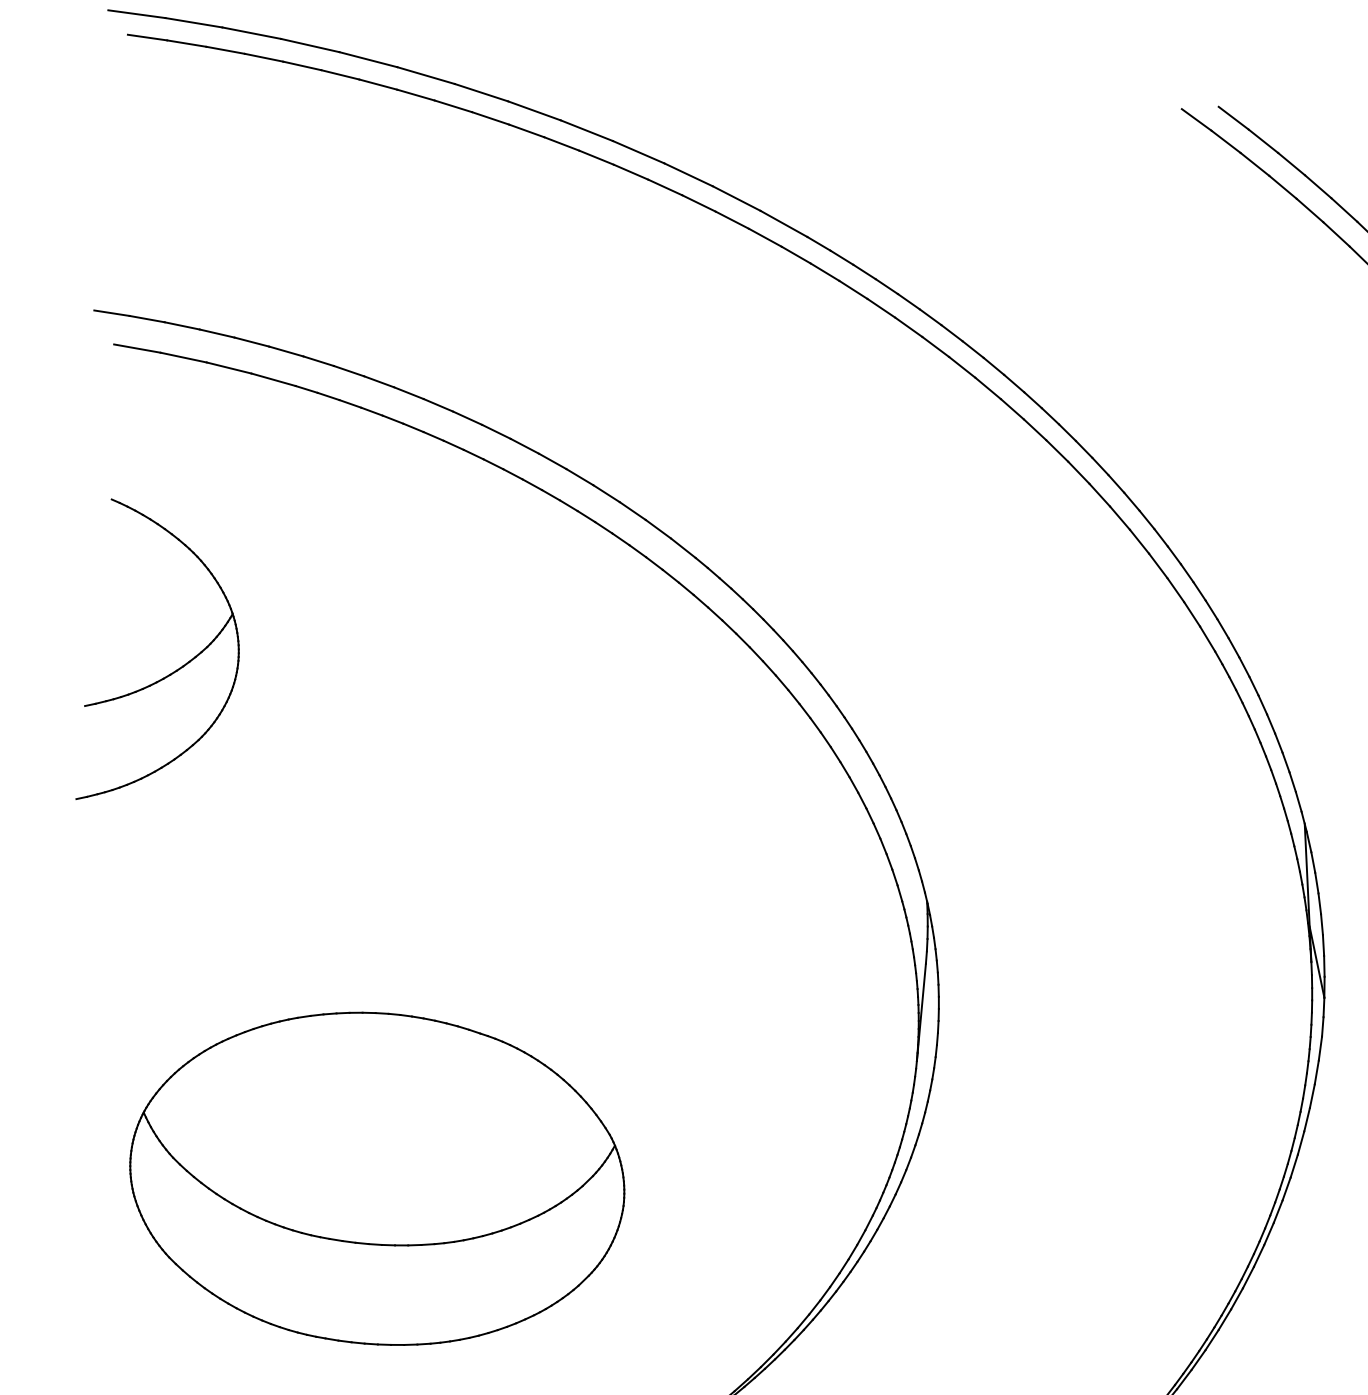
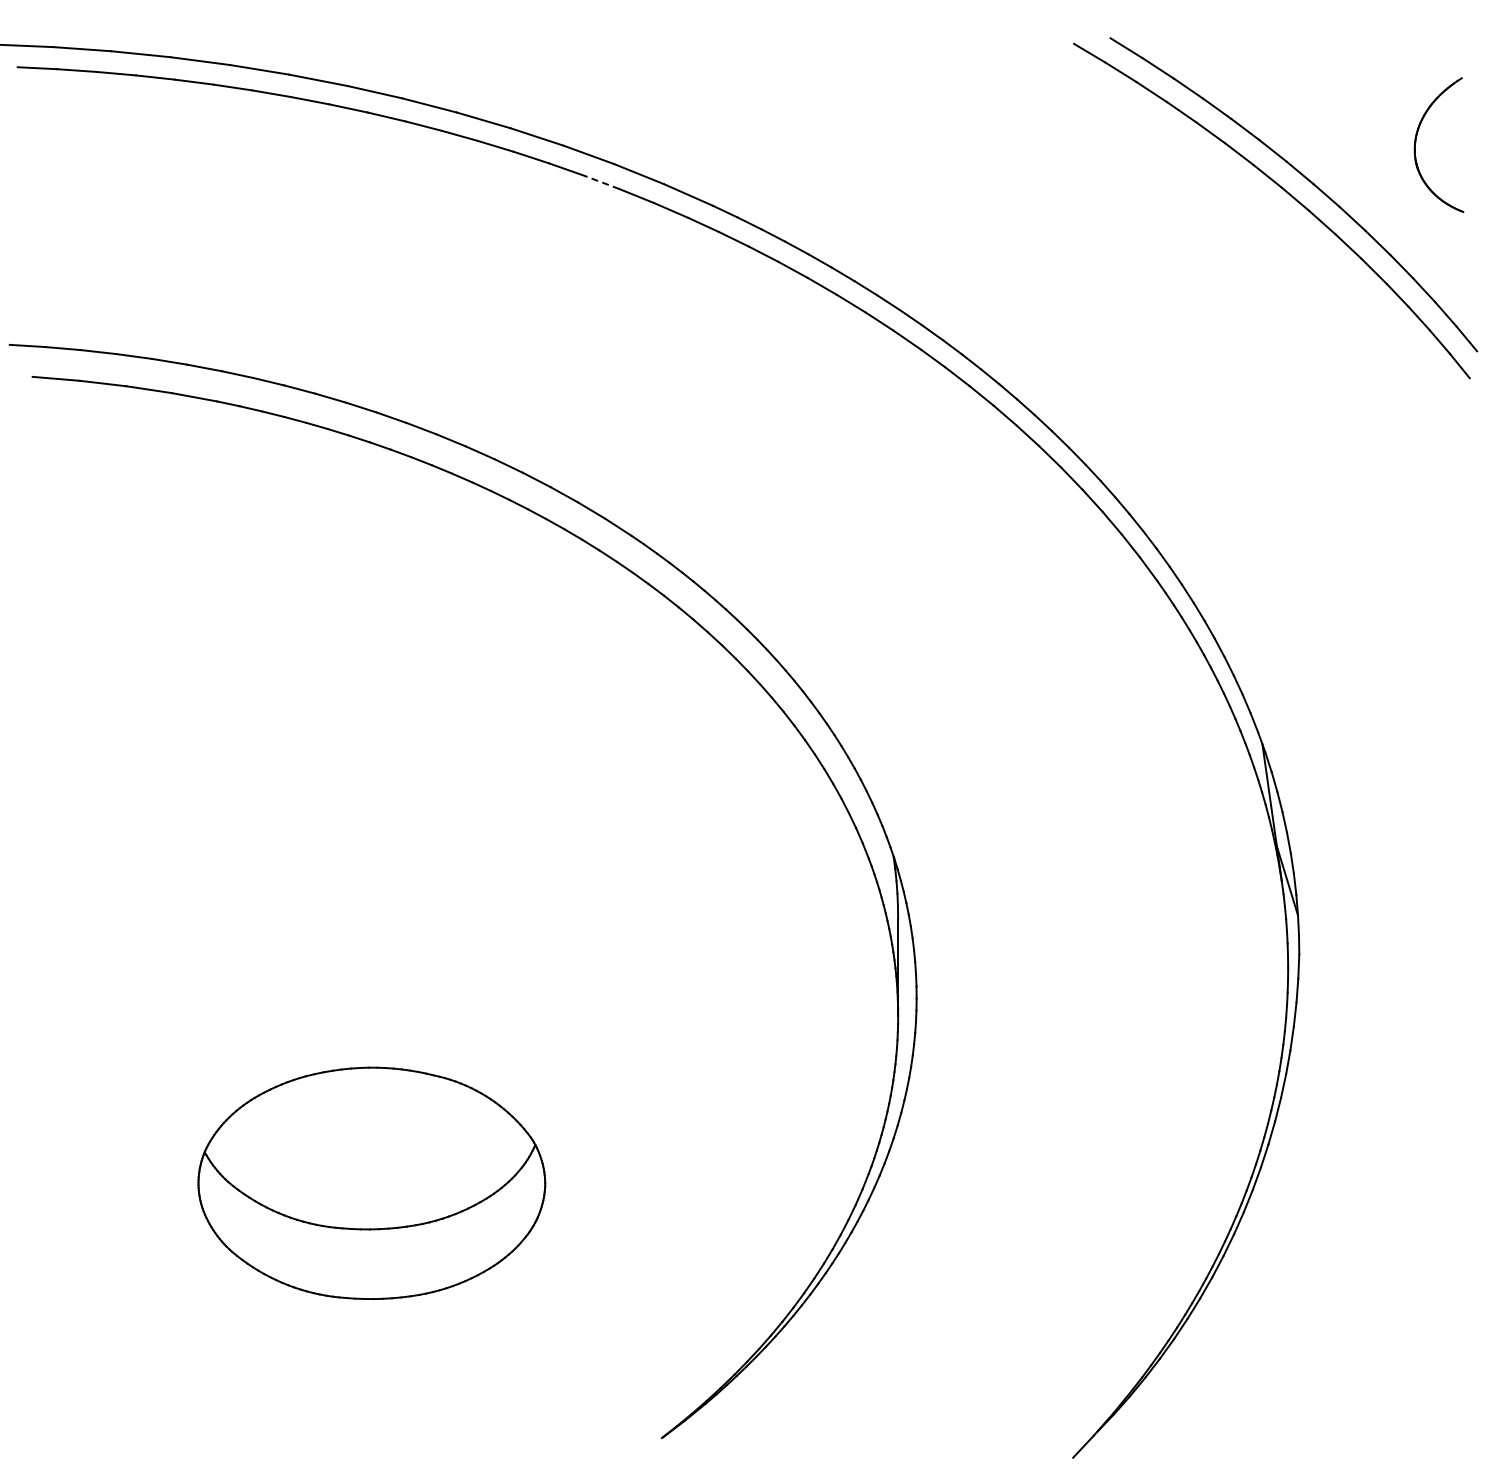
line: (698, 203) -> (601, 182), solid -> dashed
part: (174, 671) -> (122, 696), removed
part: (377, 1178) -> (371, 1183), size x0.7

